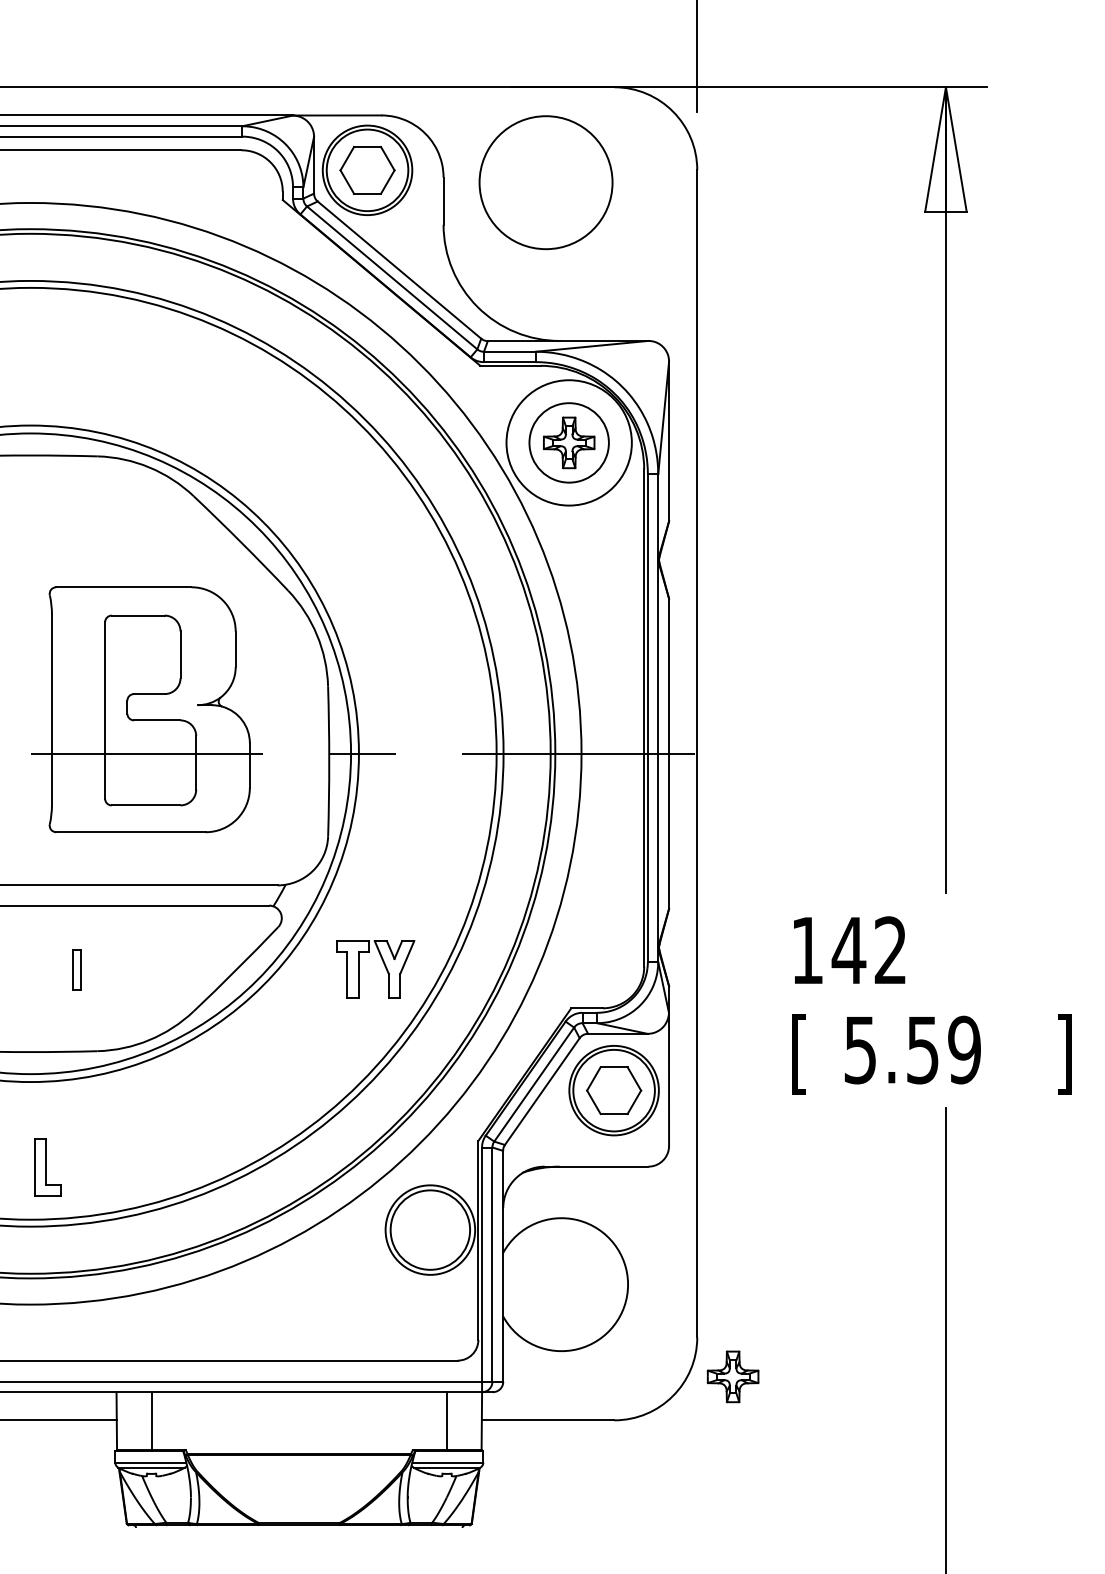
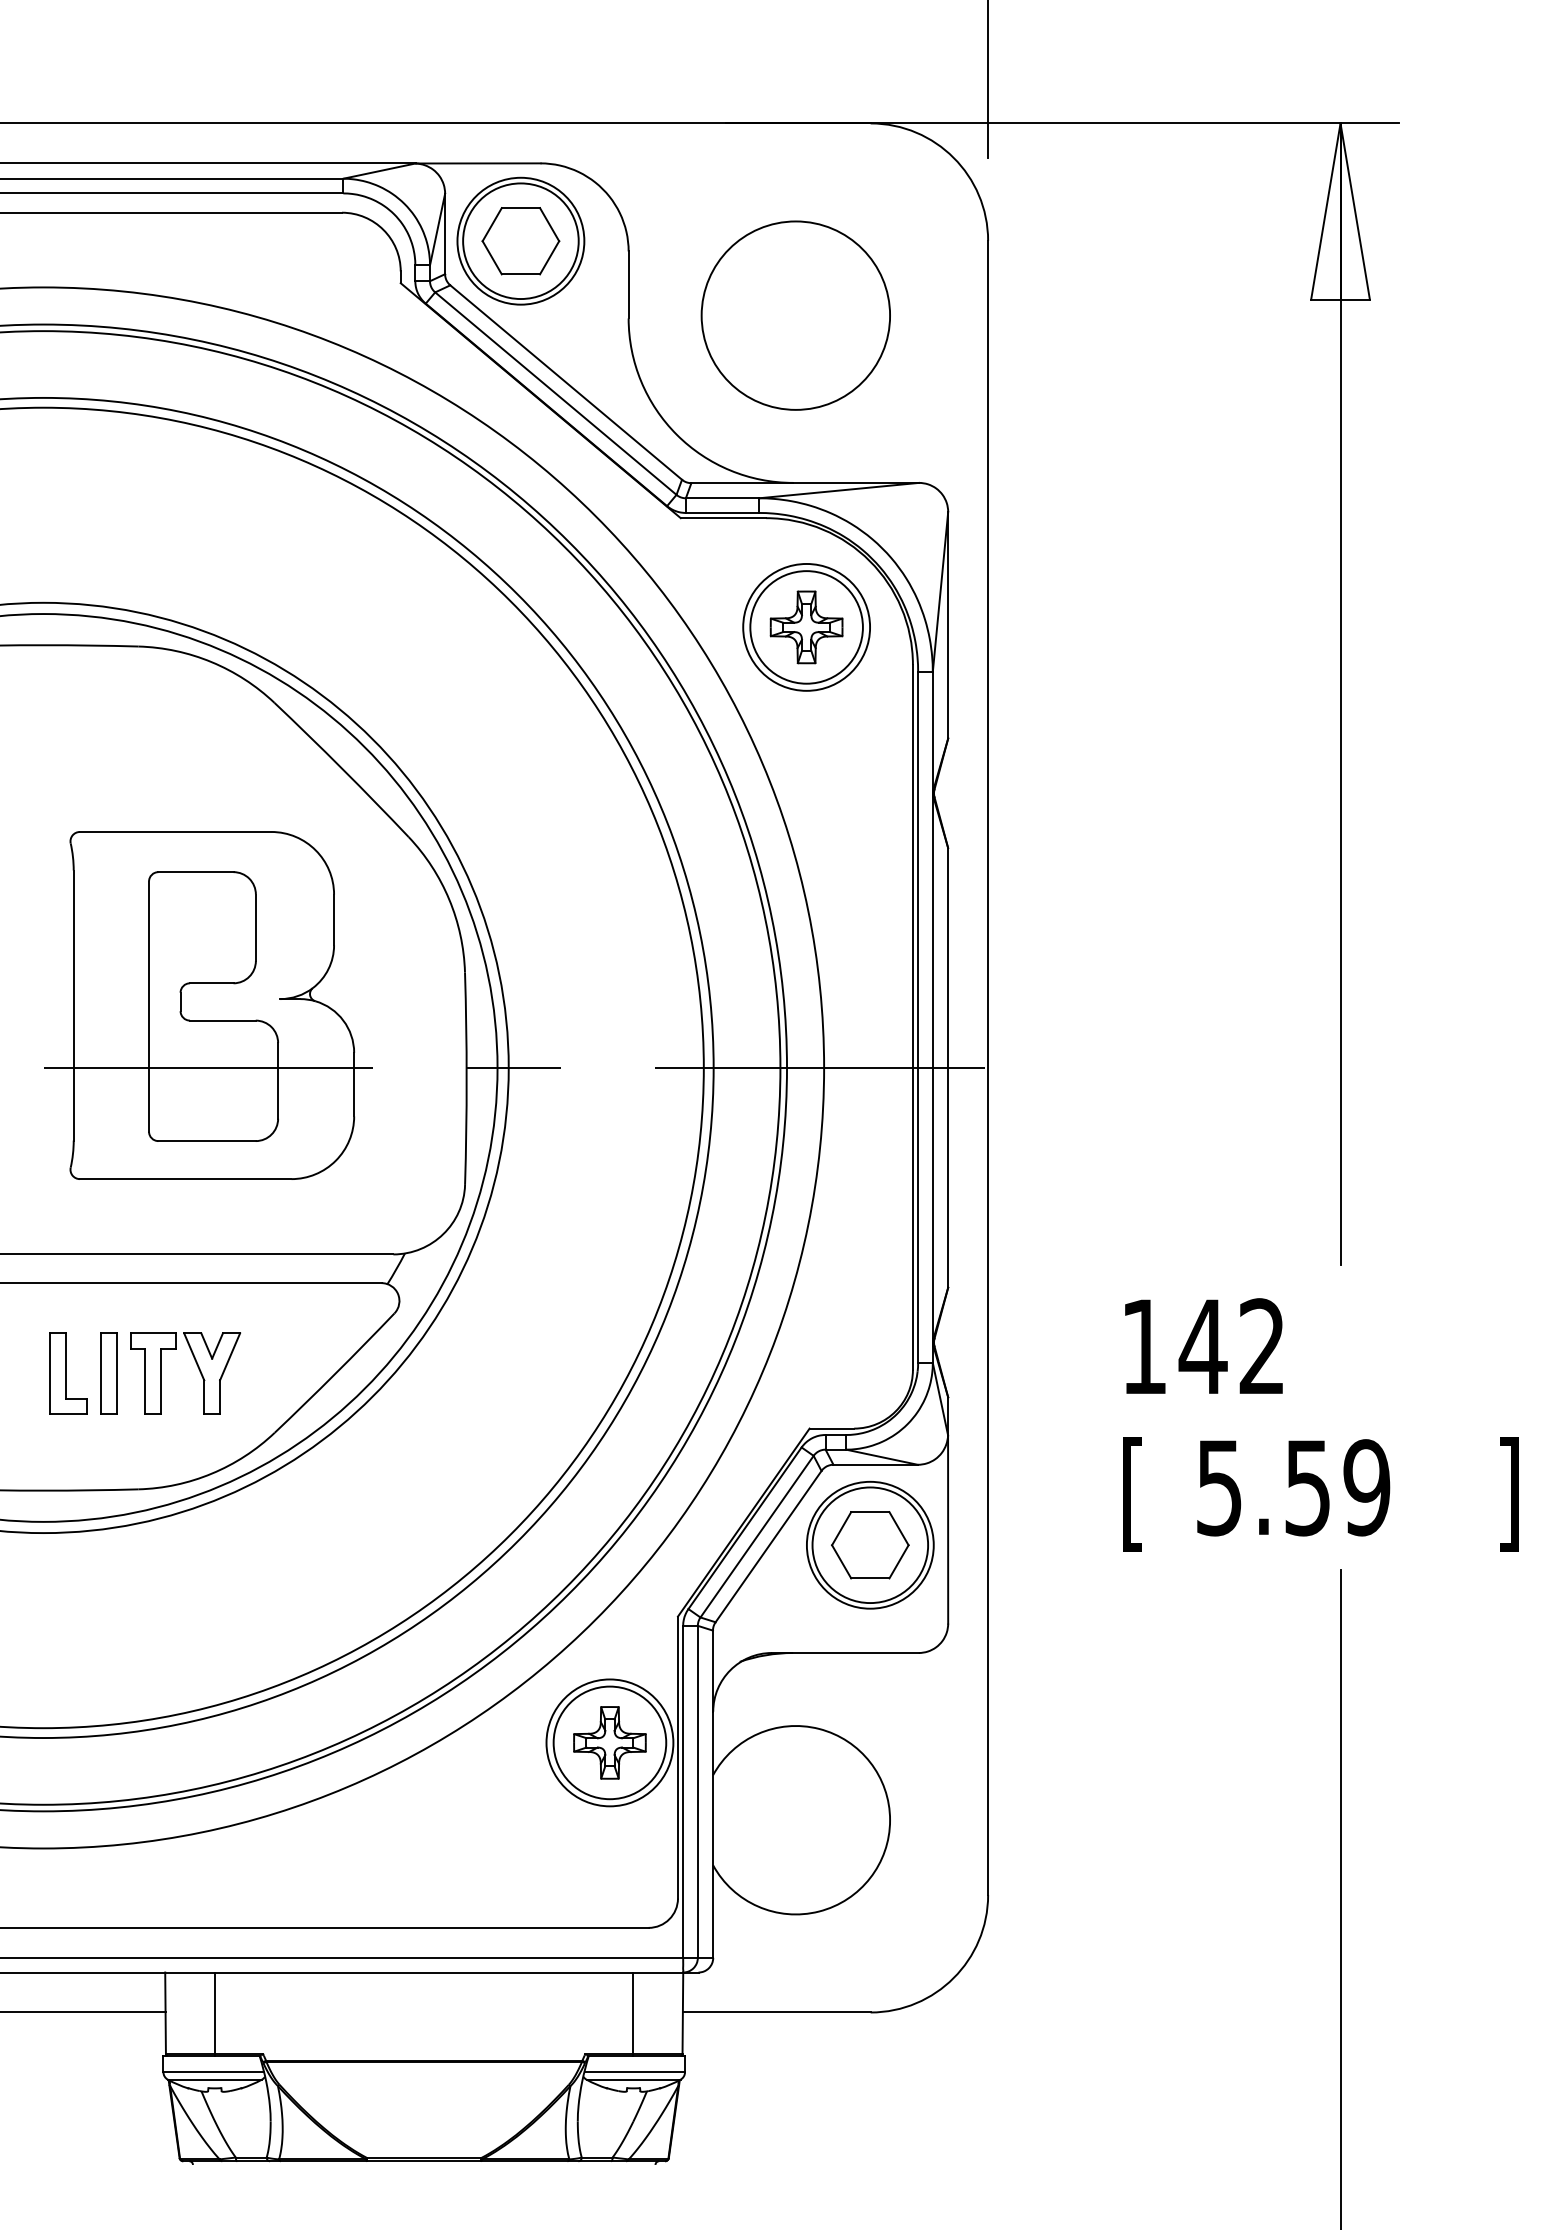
circle: (545, 182) -> (795, 315), moved
circle: (569, 442) -> (806, 626), size x0.71
part: (384, 965) -> (197, 1367), moved
part: (76, 969) -> (108, 1373), size x1.43
part: (48, 1167) -> (68, 1373), moved
part: (732, 1376) -> (609, 1742), moved

